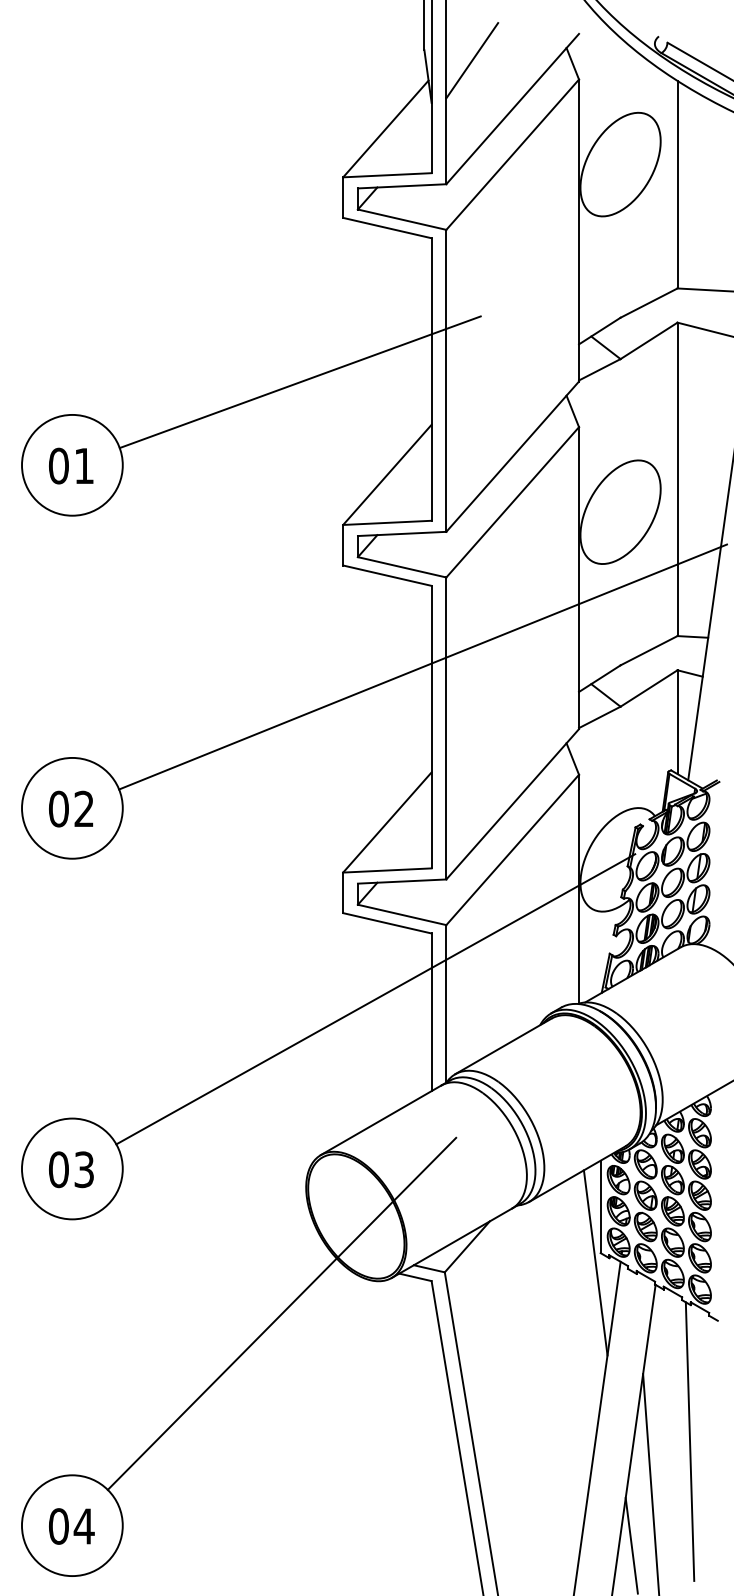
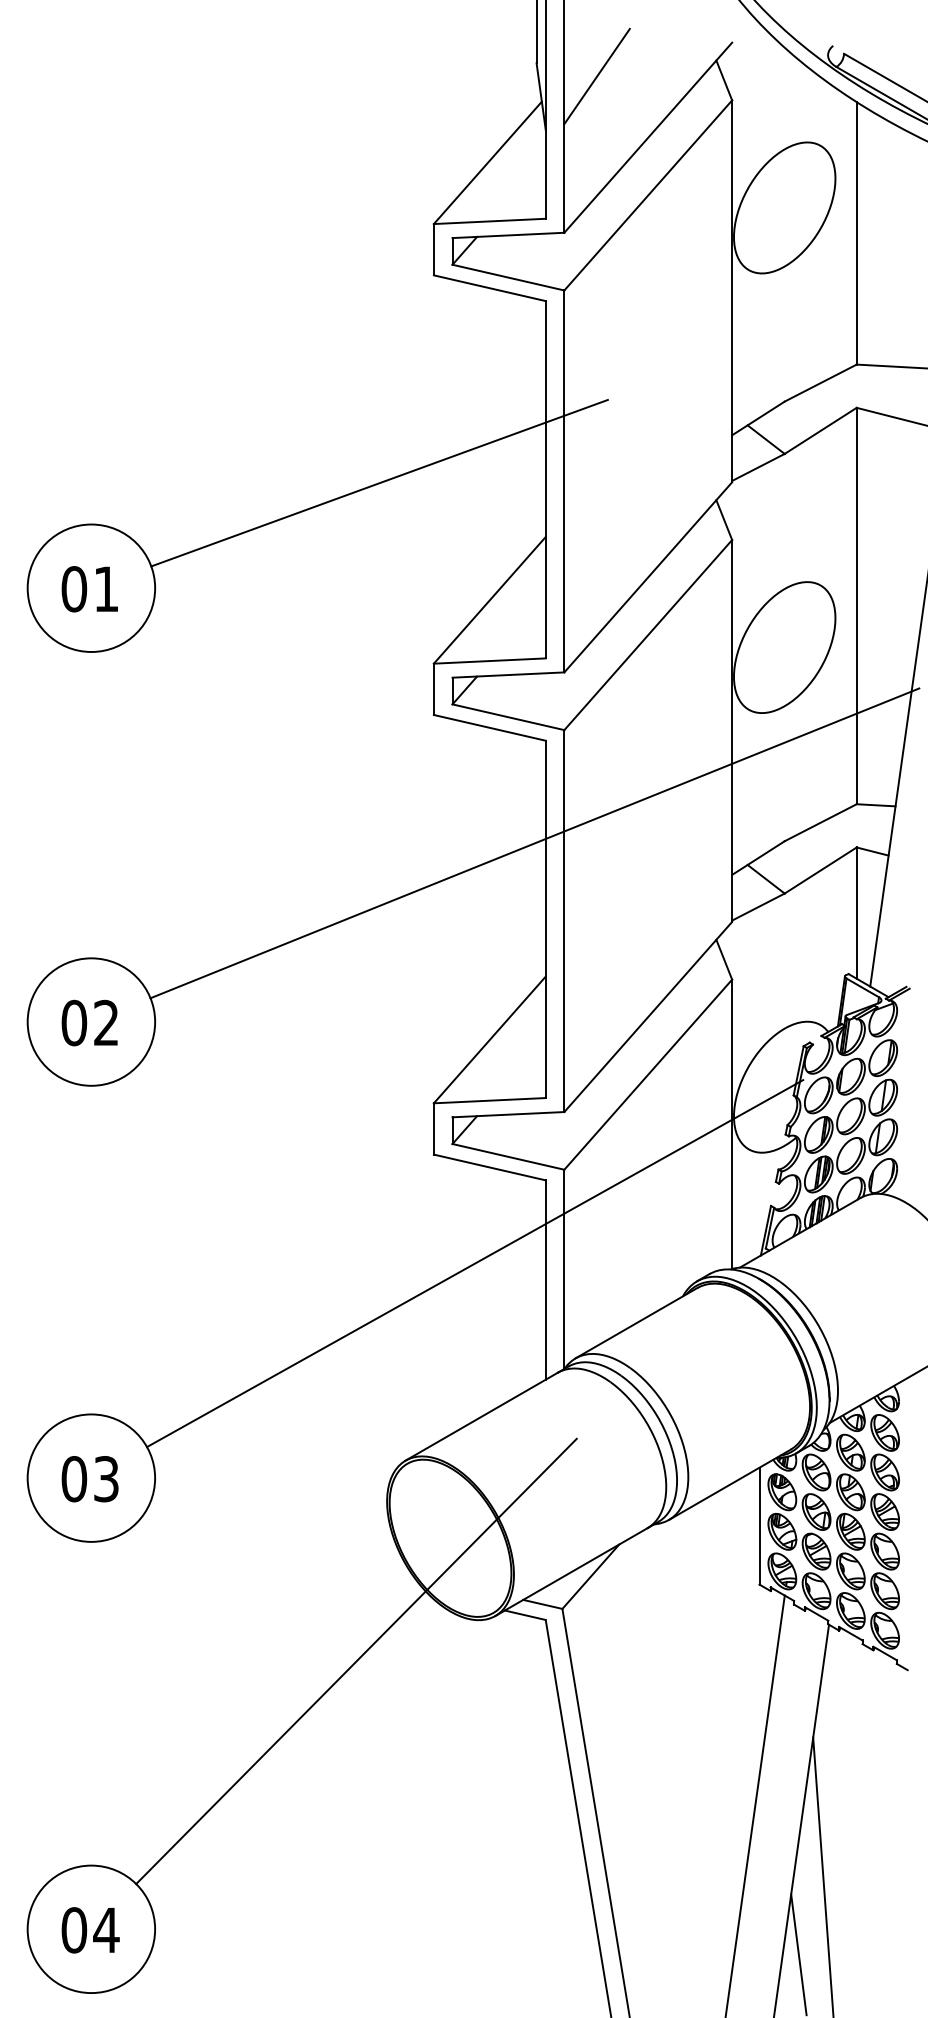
line: (595, 1262) -> (753, 1596), removed
line: (690, 1441) -> (872, 1822), removed

